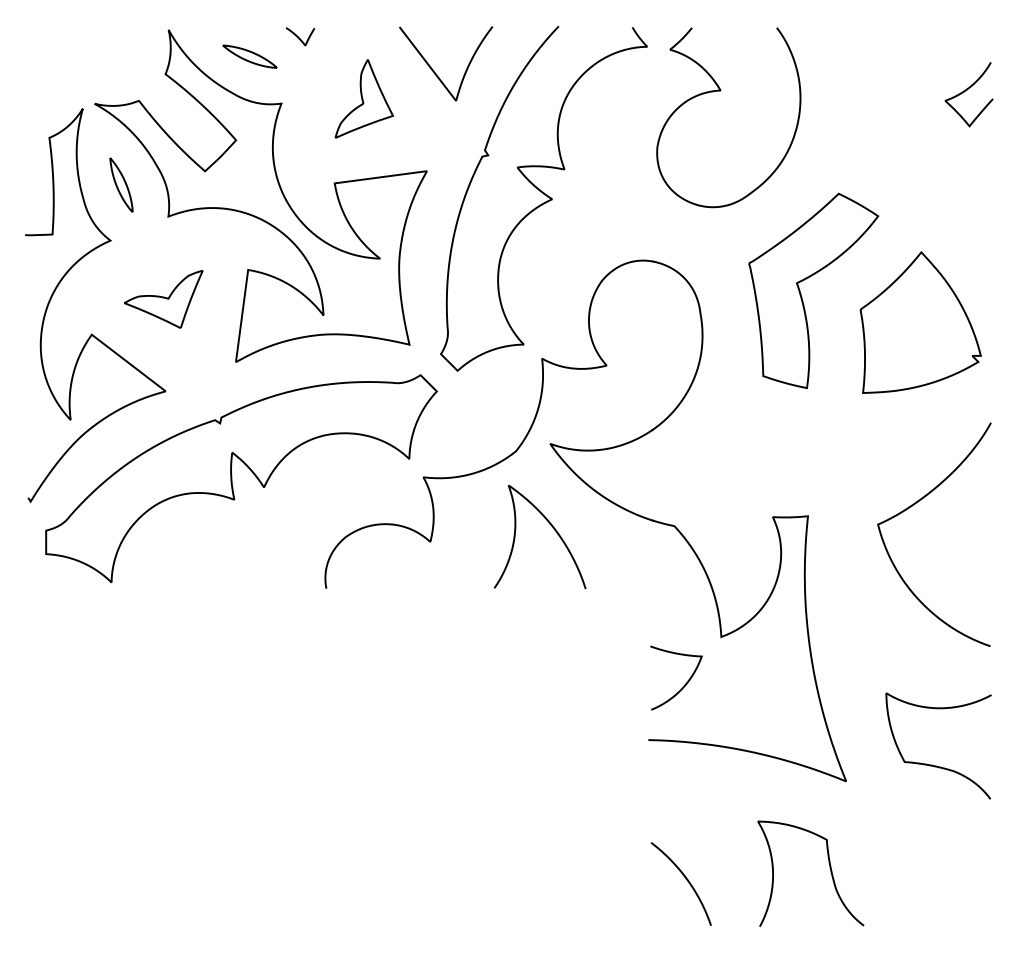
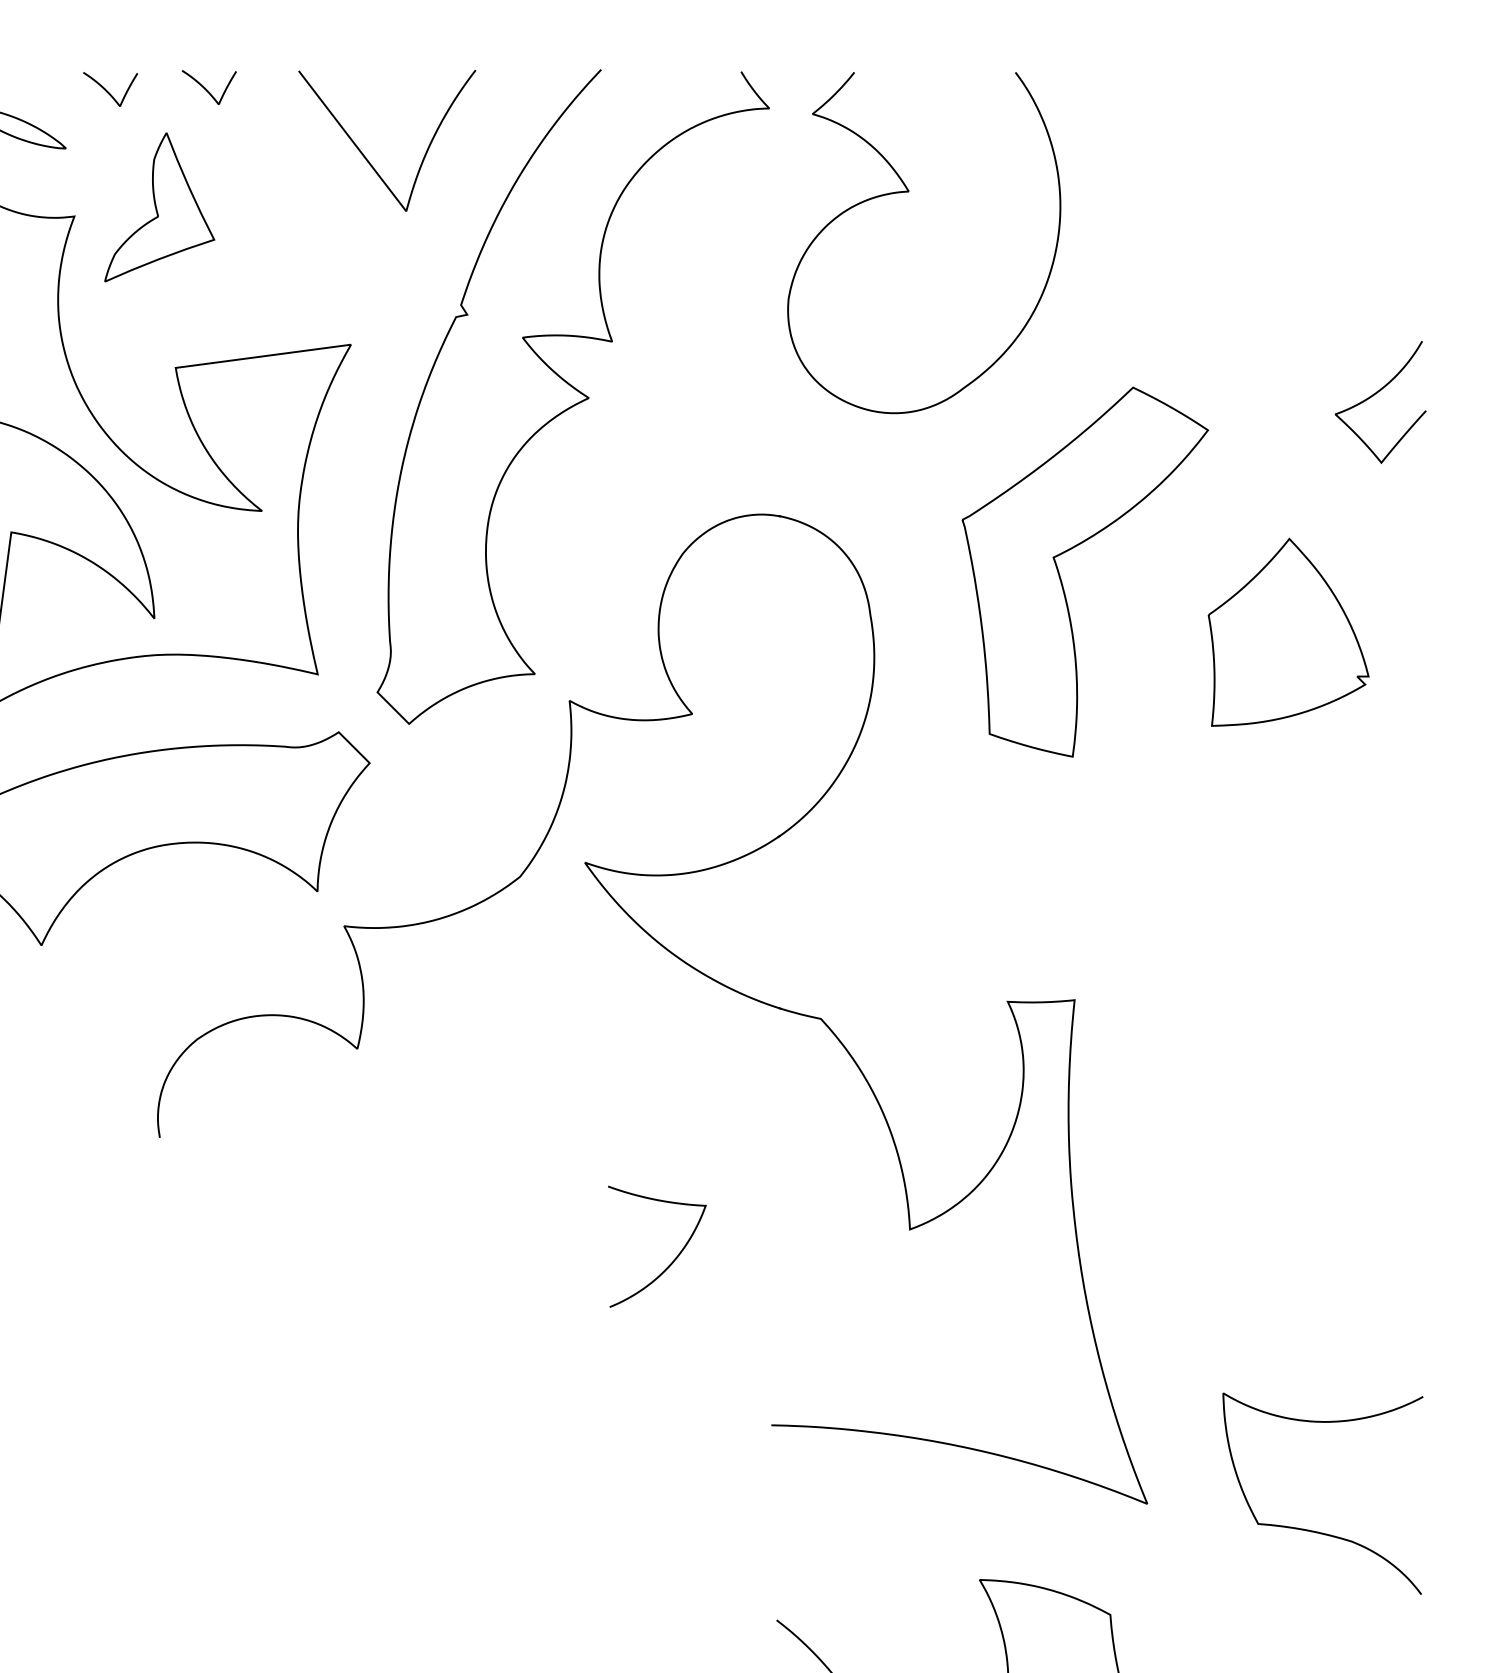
curve: (351, 36) -> (207, 88), added
curve: (967, 90) -> (1377, 394), moved
part: (364, 98) -> (160, 206), moved
part: (920, 322) -> (1288, 632), size x0.7
curve: (911, 507) -> (1271, 983), removed
curve: (550, 525) -> (585, 1017), removed
curve: (684, 684) -> (672, 1258), moved
curve: (932, 764) -> (1311, 1528), moved

